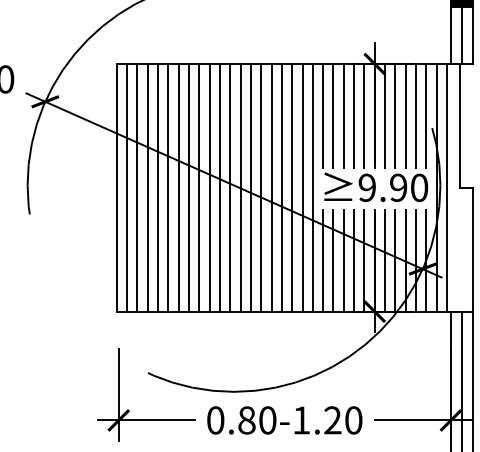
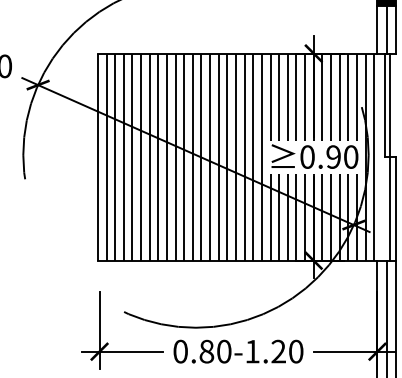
text: (366, 187) -> (306, 156), 9.90 -> 0.90
line: (466, 187) -> (390, 156), added

